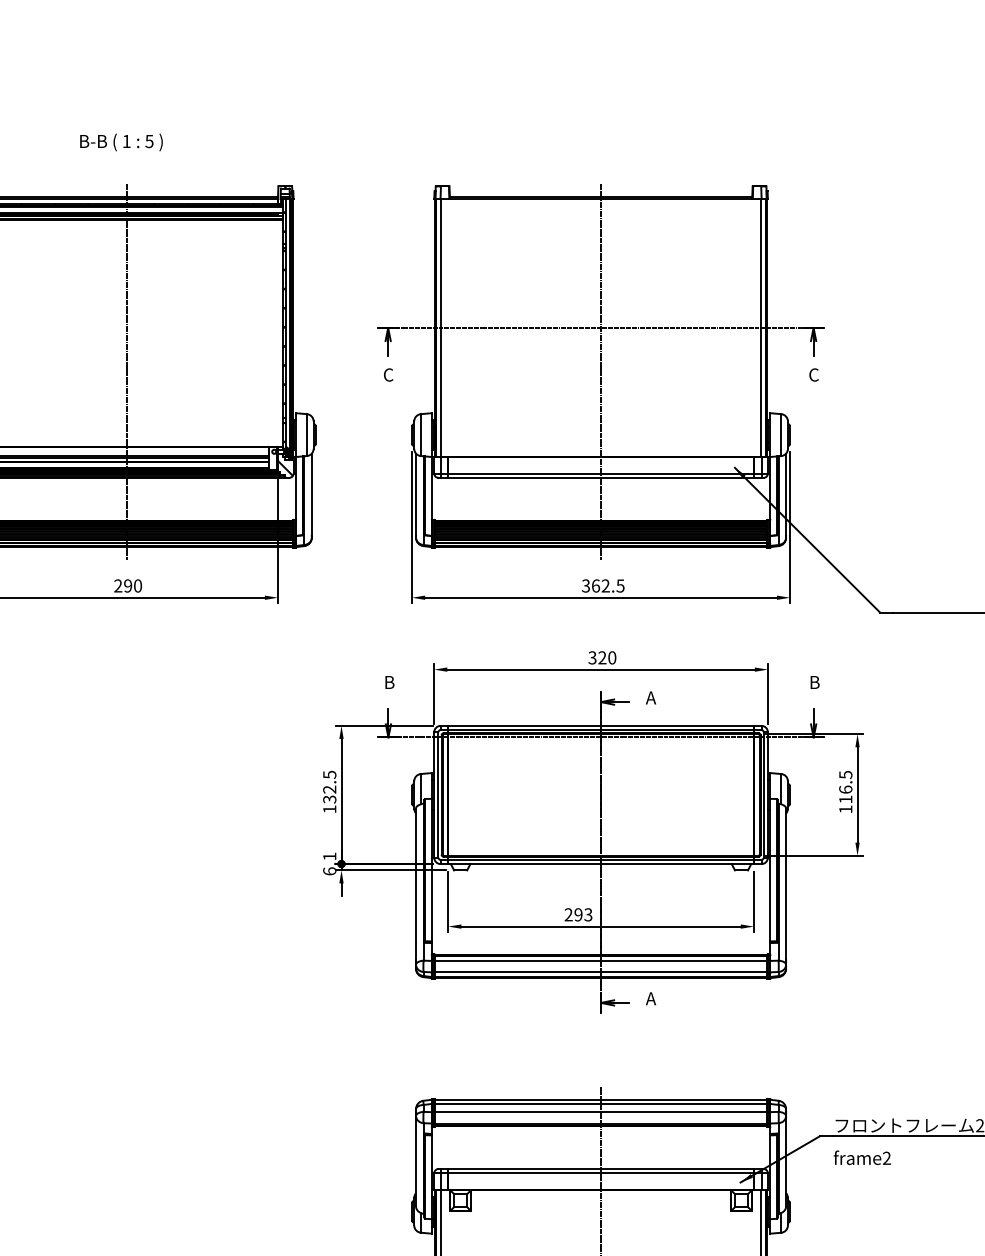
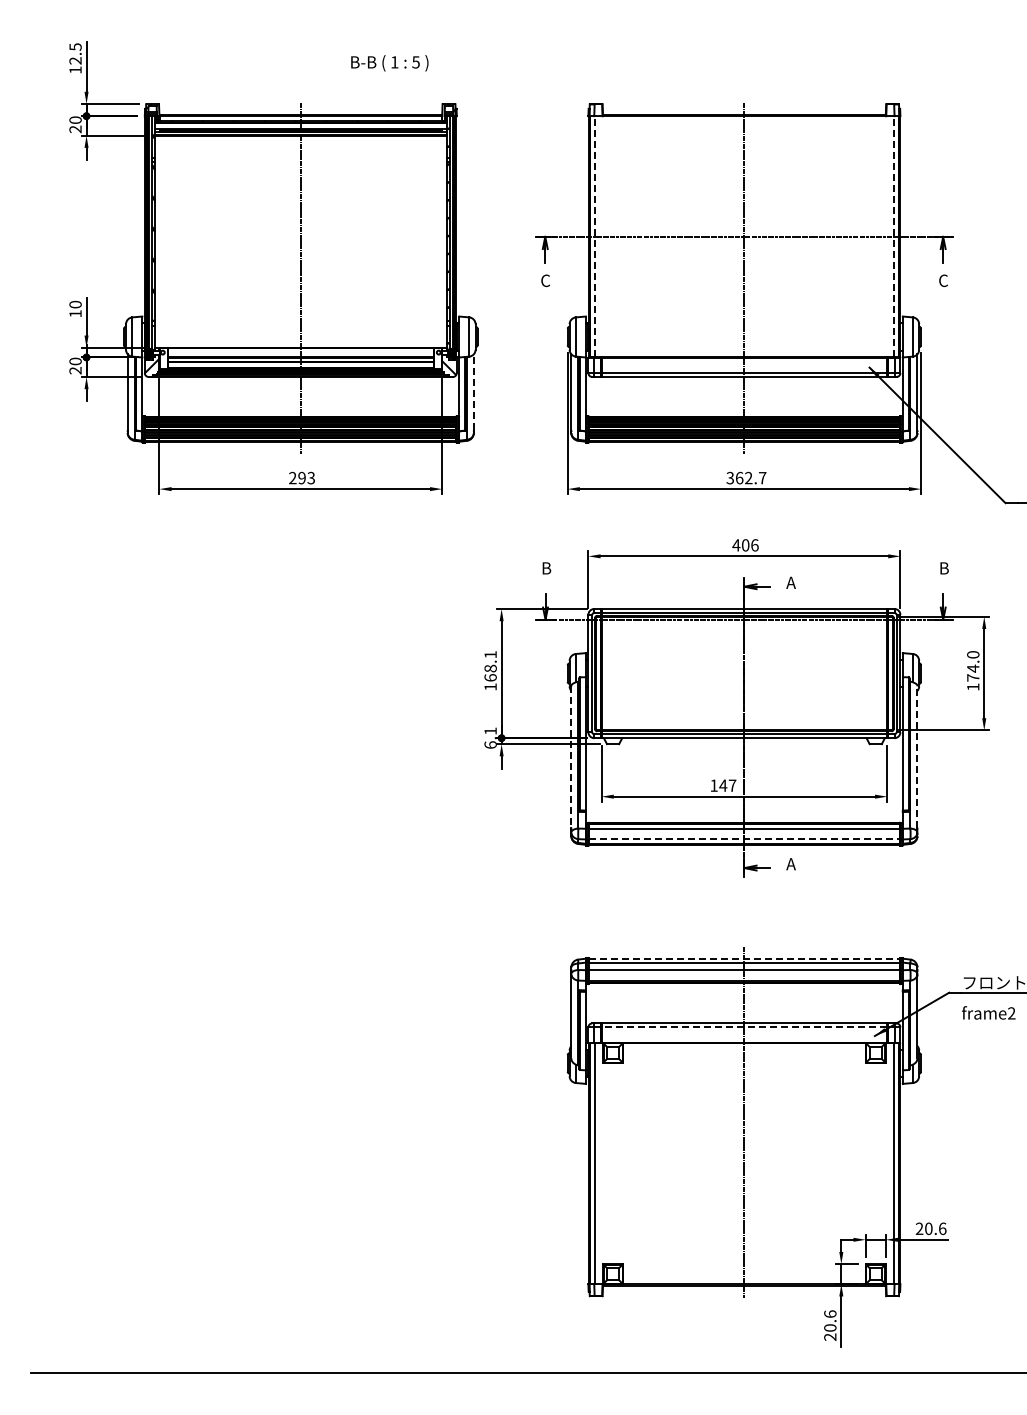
text: (121, 142) -> (389, 63), moved
line: (440, 327) -> (594, 236), solid -> dashed
line: (761, 327) -> (894, 236), solid -> dashed
line: (311, 494) -> (473, 392), solid -> dashed
text: (138, 586) -> (311, 478), 290 -> 293
text: (620, 586) -> (762, 478), 362.5 -> 362.7
text: (602, 658) -> (745, 545), 320 -> 406
text: (329, 787) -> (490, 666), 132.5 -> 168.1
text: (846, 787) -> (973, 666), 116.5 -> 174.0
line: (416, 884) -> (571, 757), solid -> dashed
line: (786, 884) -> (917, 757), solid -> dashed
text: (578, 914) -> (723, 785), 293 -> 147
line: (601, 972) -> (744, 839), solid -> dashed
line: (601, 1099) -> (744, 958), solid -> dashed
line: (601, 1173) -> (744, 1027), solid -> dashed

